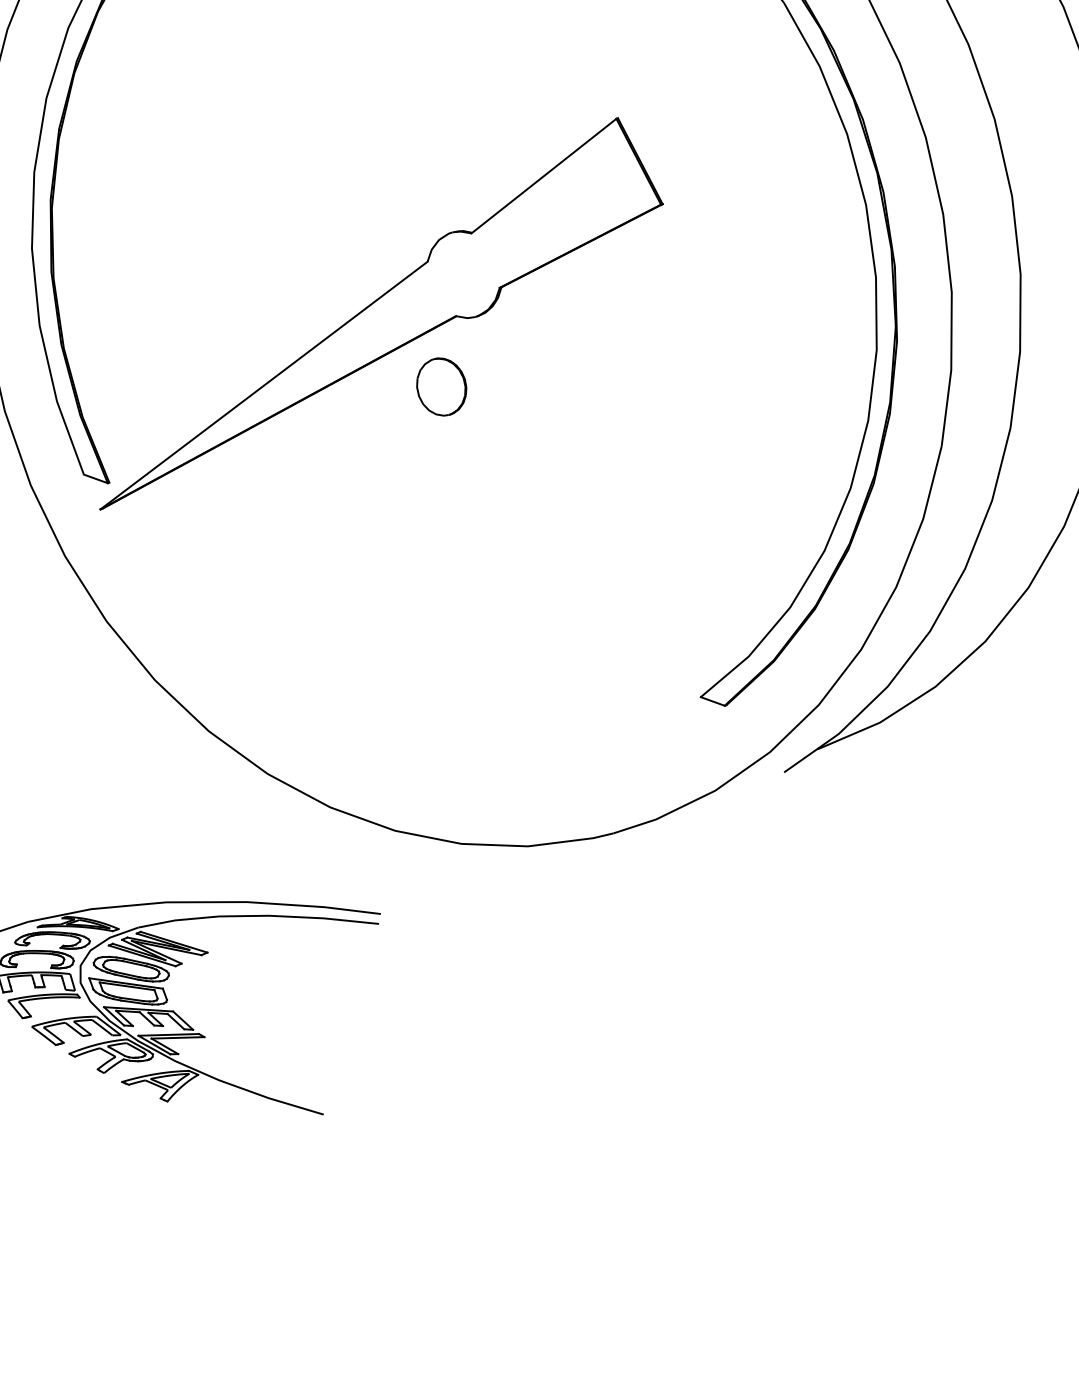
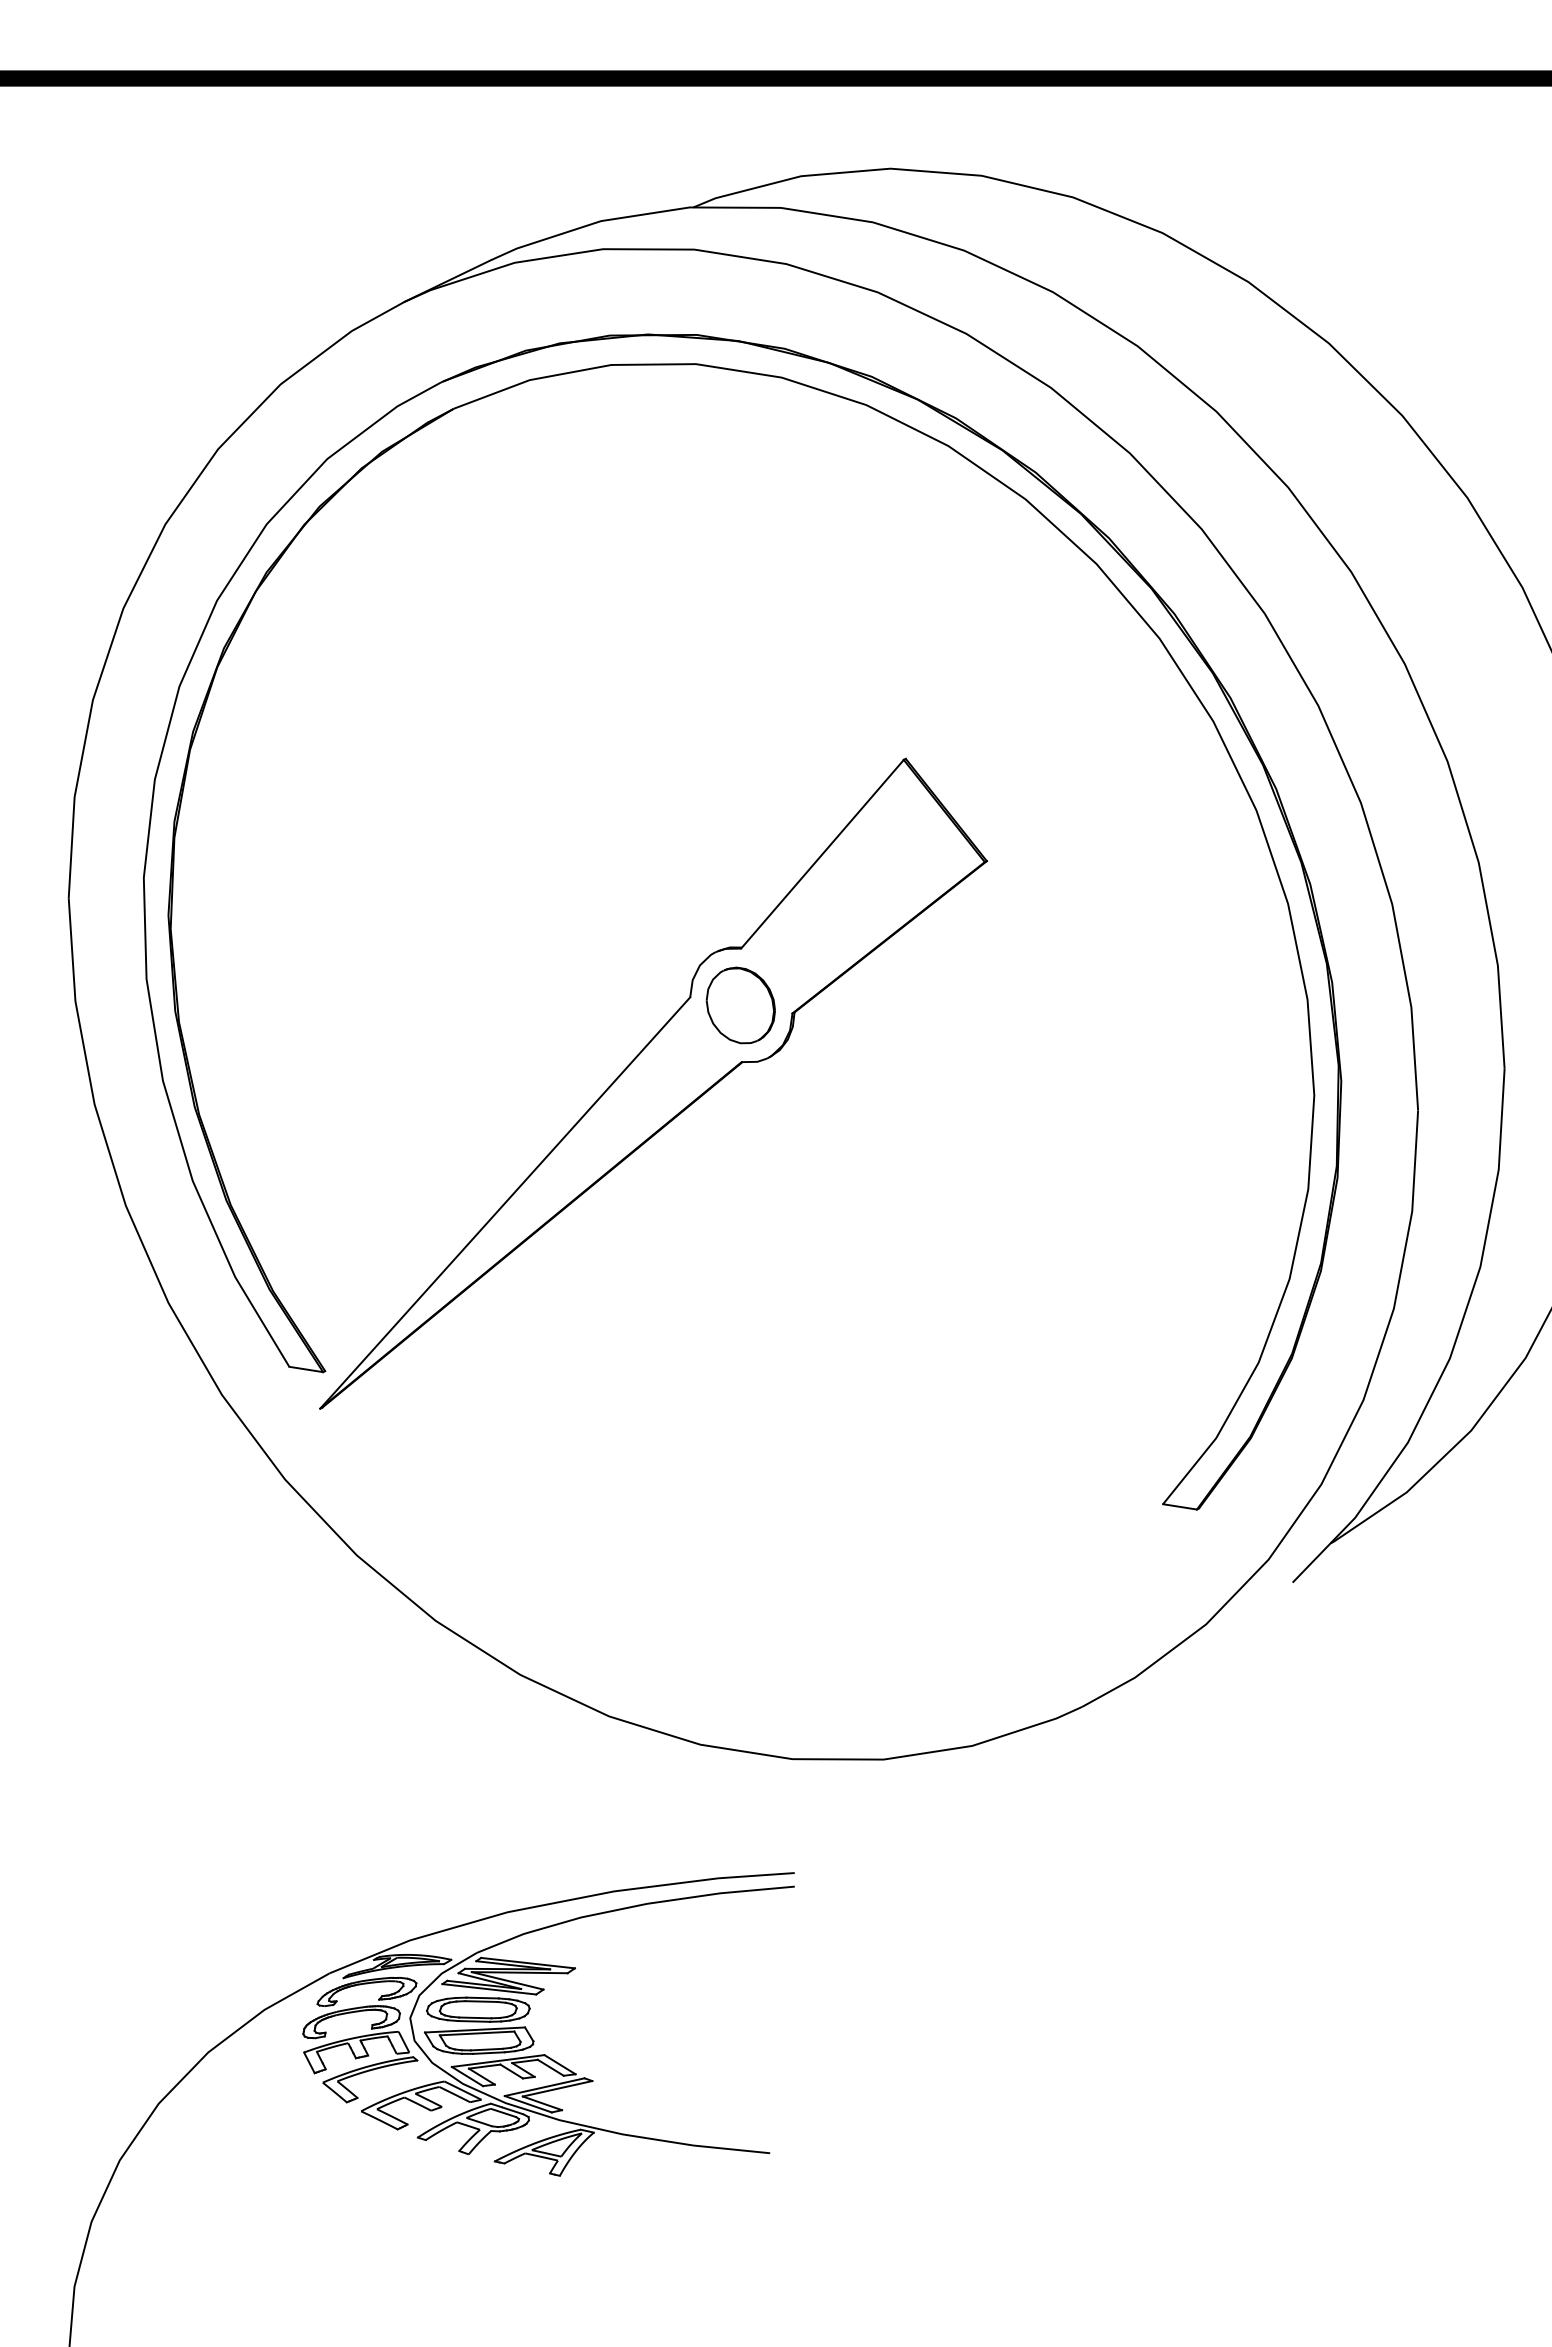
part: (441, 386) -> (740, 1005), moved

